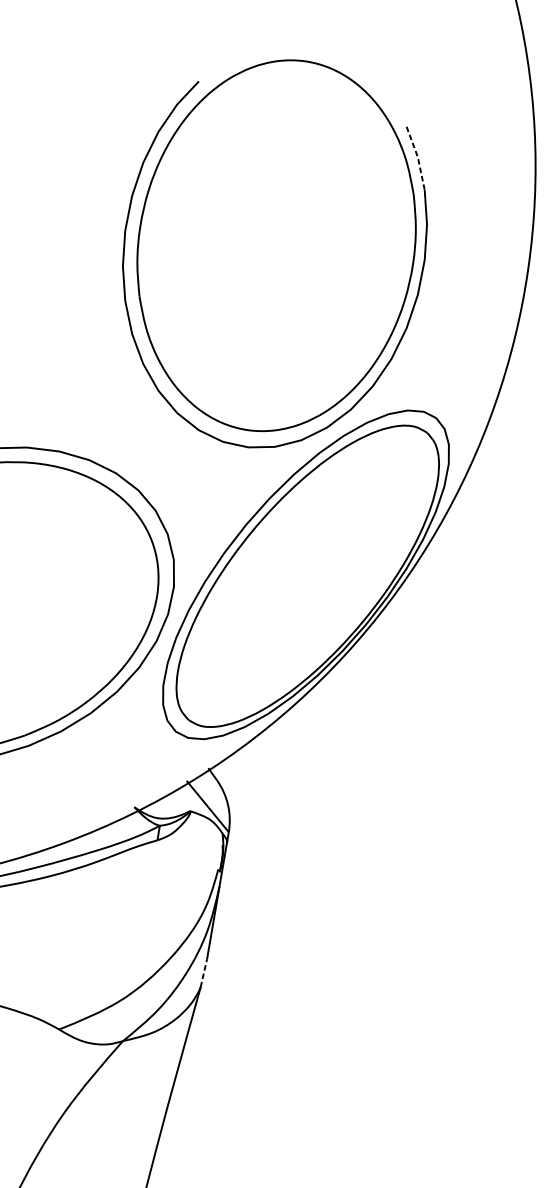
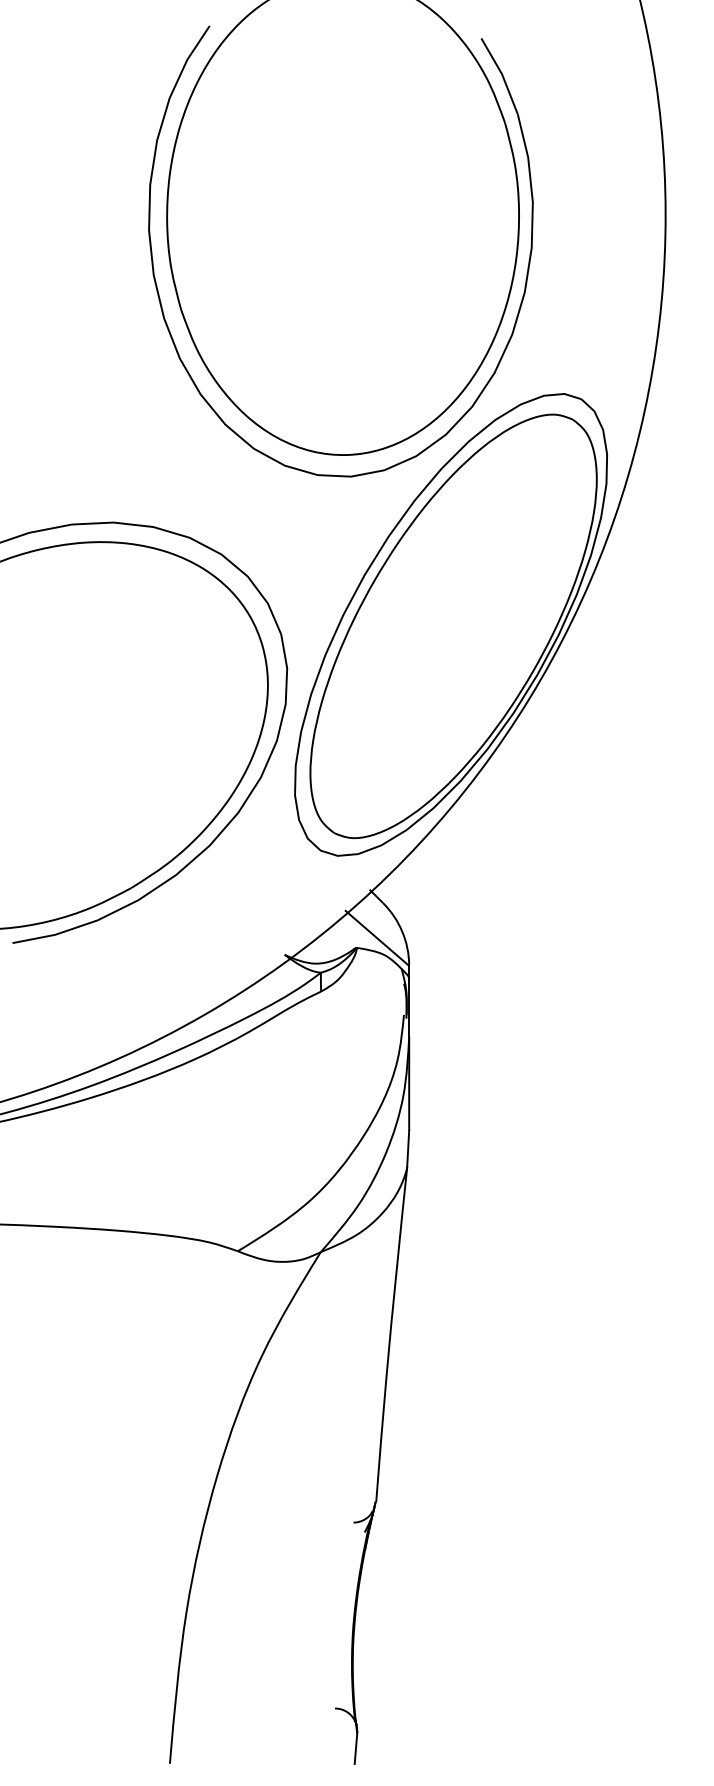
line: (418, 158) -> (502, 75), dashed -> solid
line: (204, 972) -> (408, 1148), dashed -> solid

